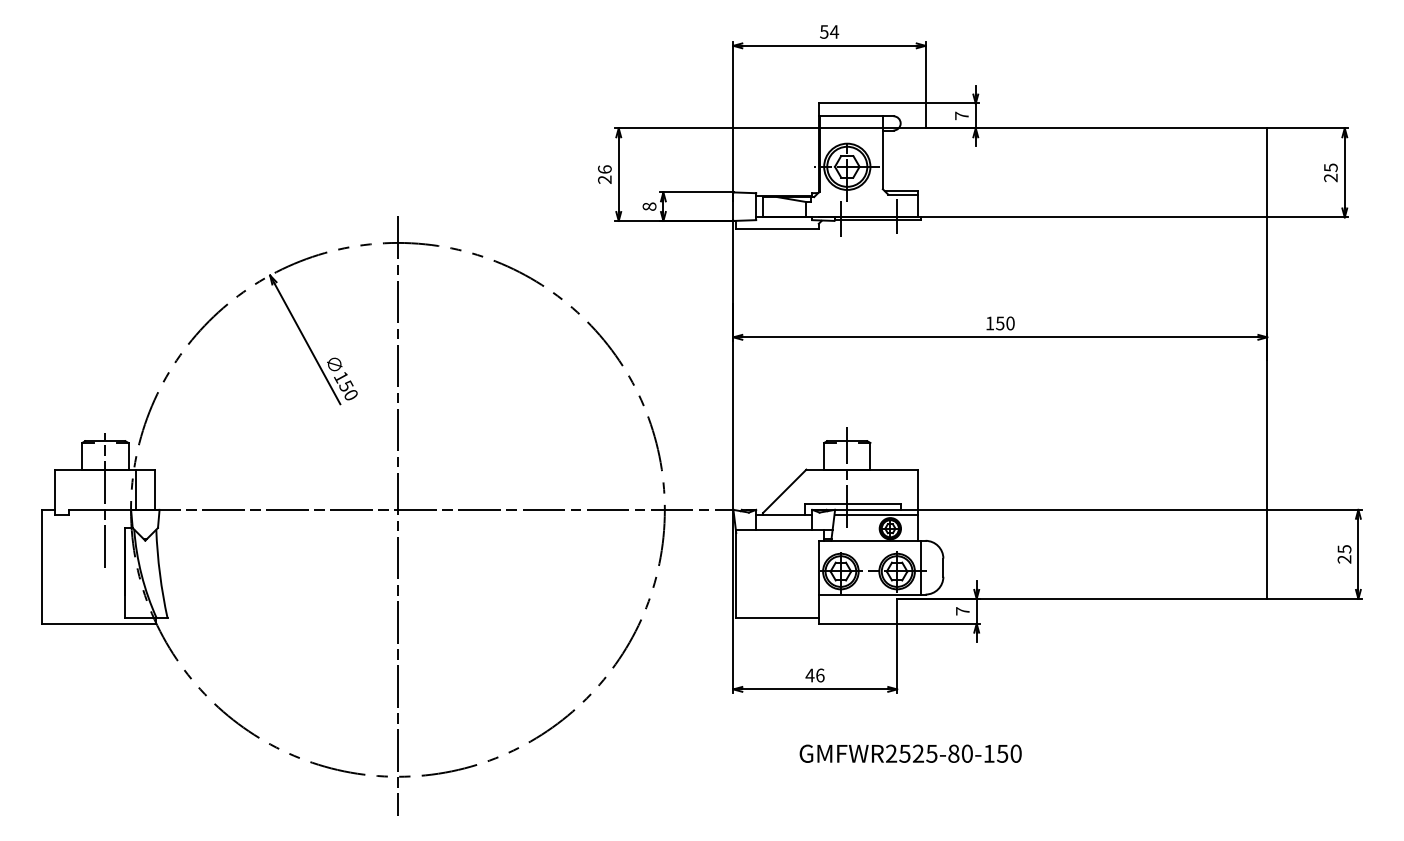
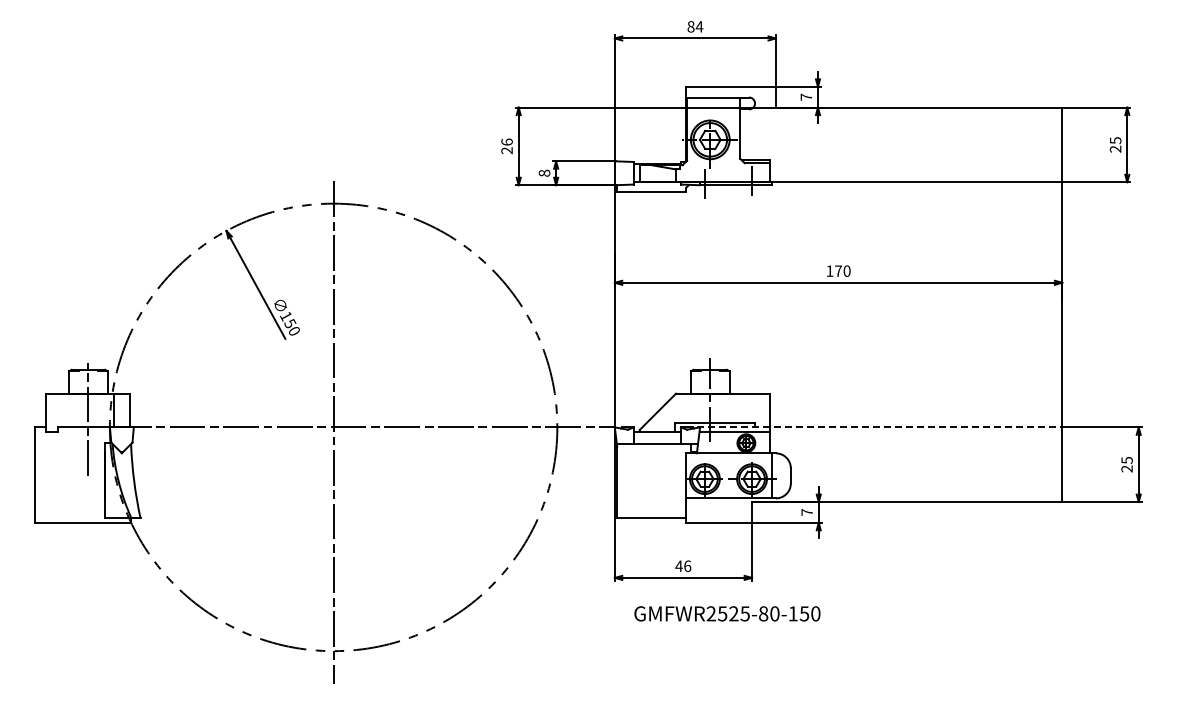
text: (823, 31) -> (690, 26), 54 -> 84
text: (1000, 322) -> (838, 270), 150 -> 170
line: (1043, 509) -> (874, 427), solid -> dashed
text: (910, 753) -> (727, 613), moved

